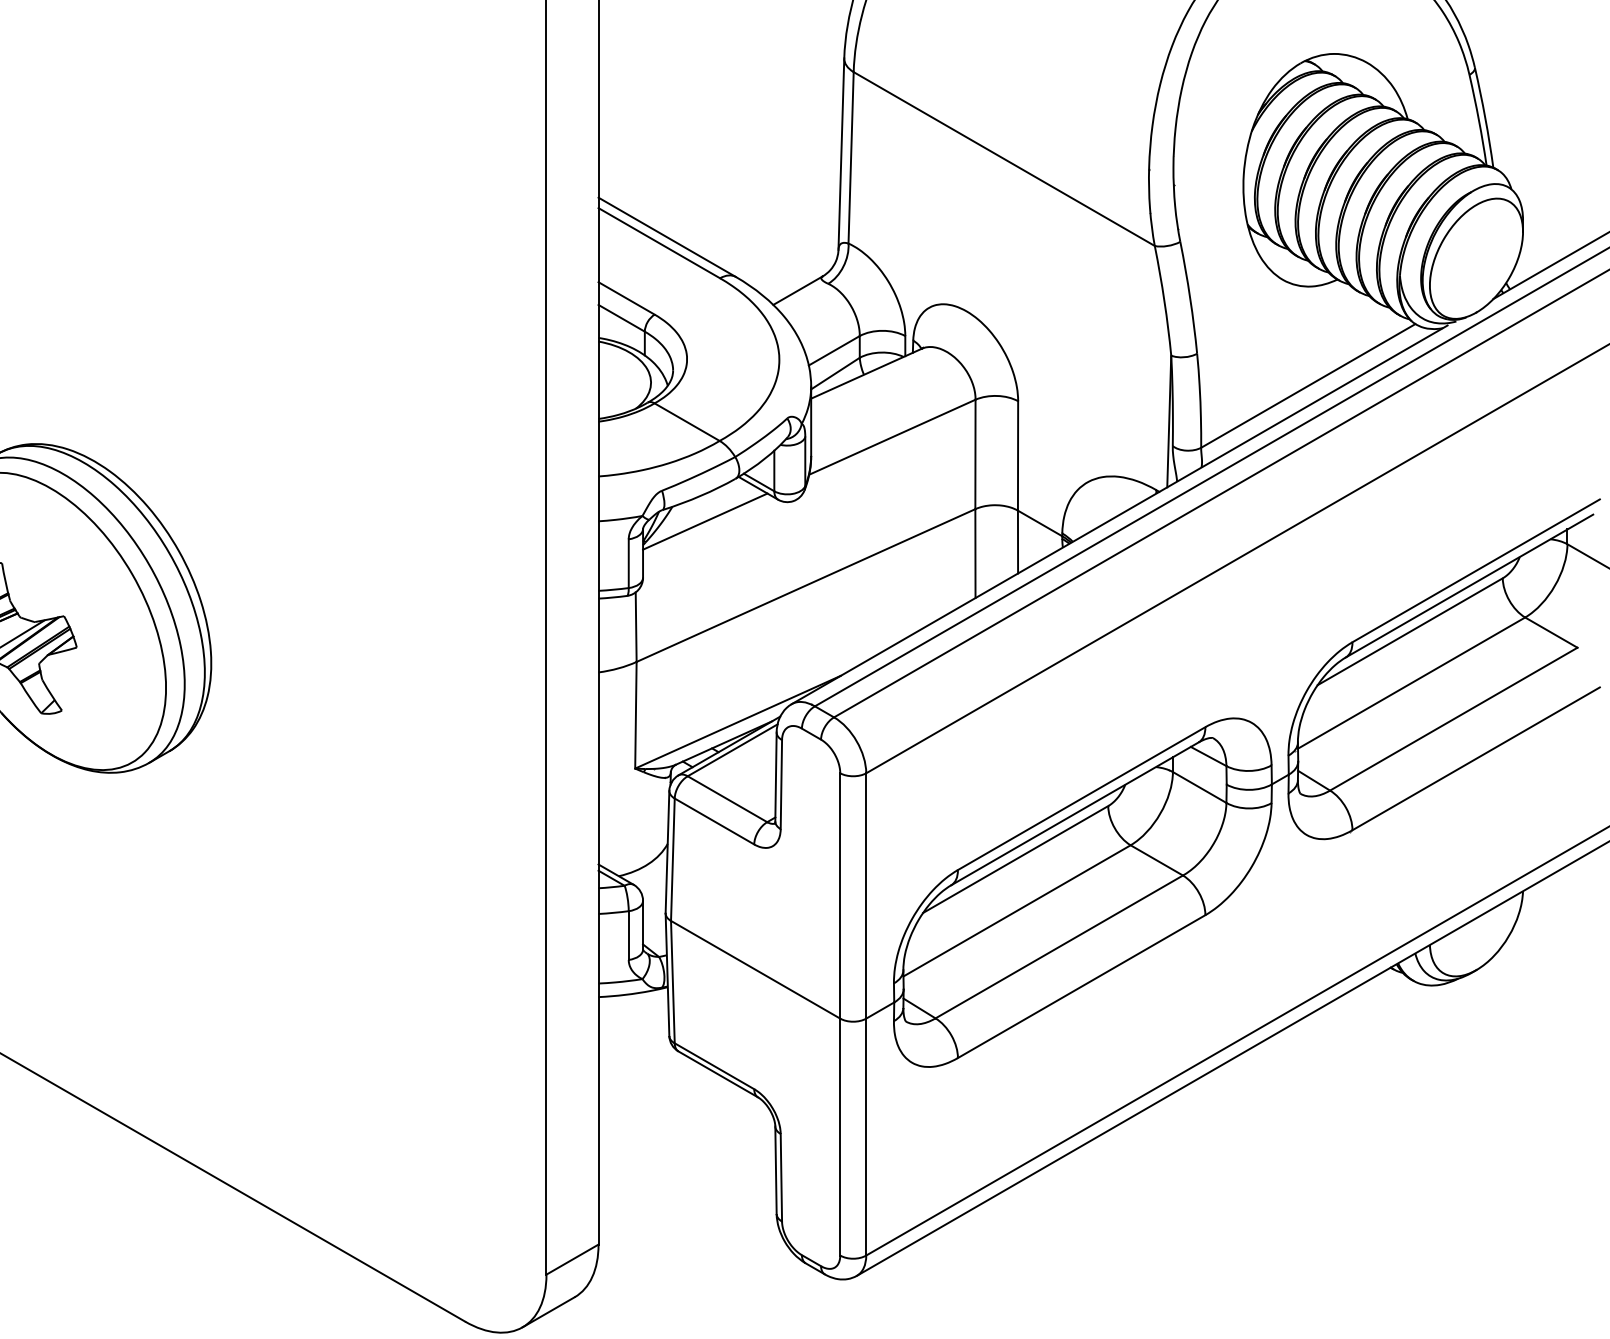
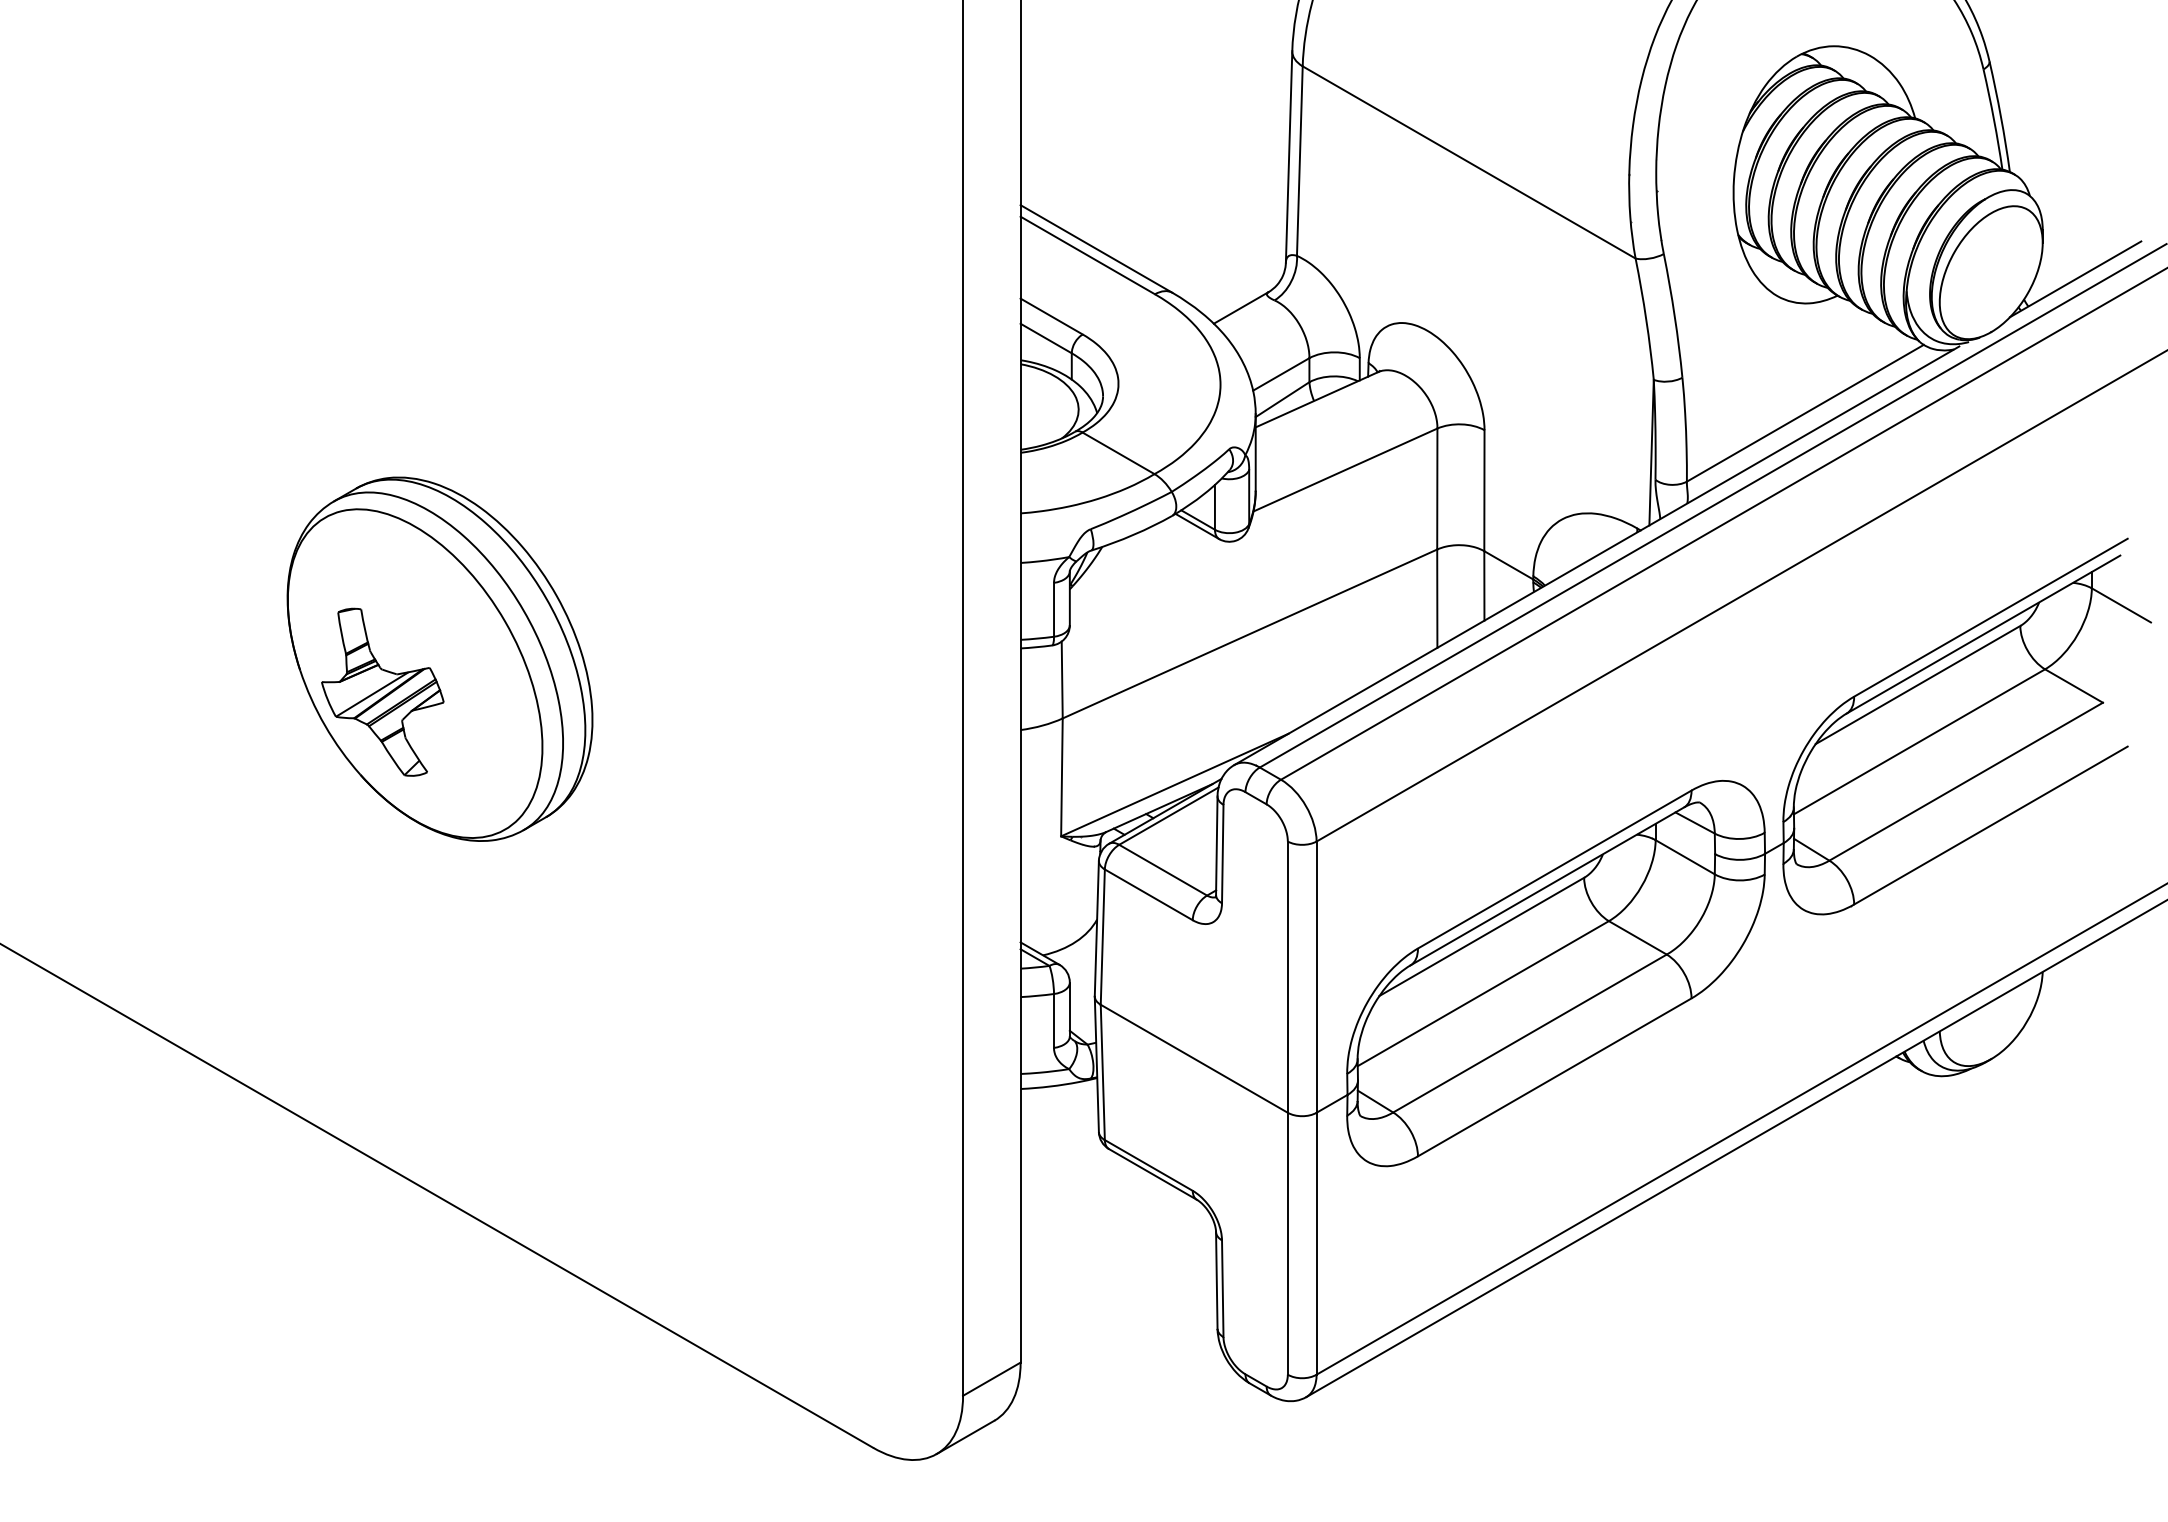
line: (705, 521) -> (1138, 563), removed

